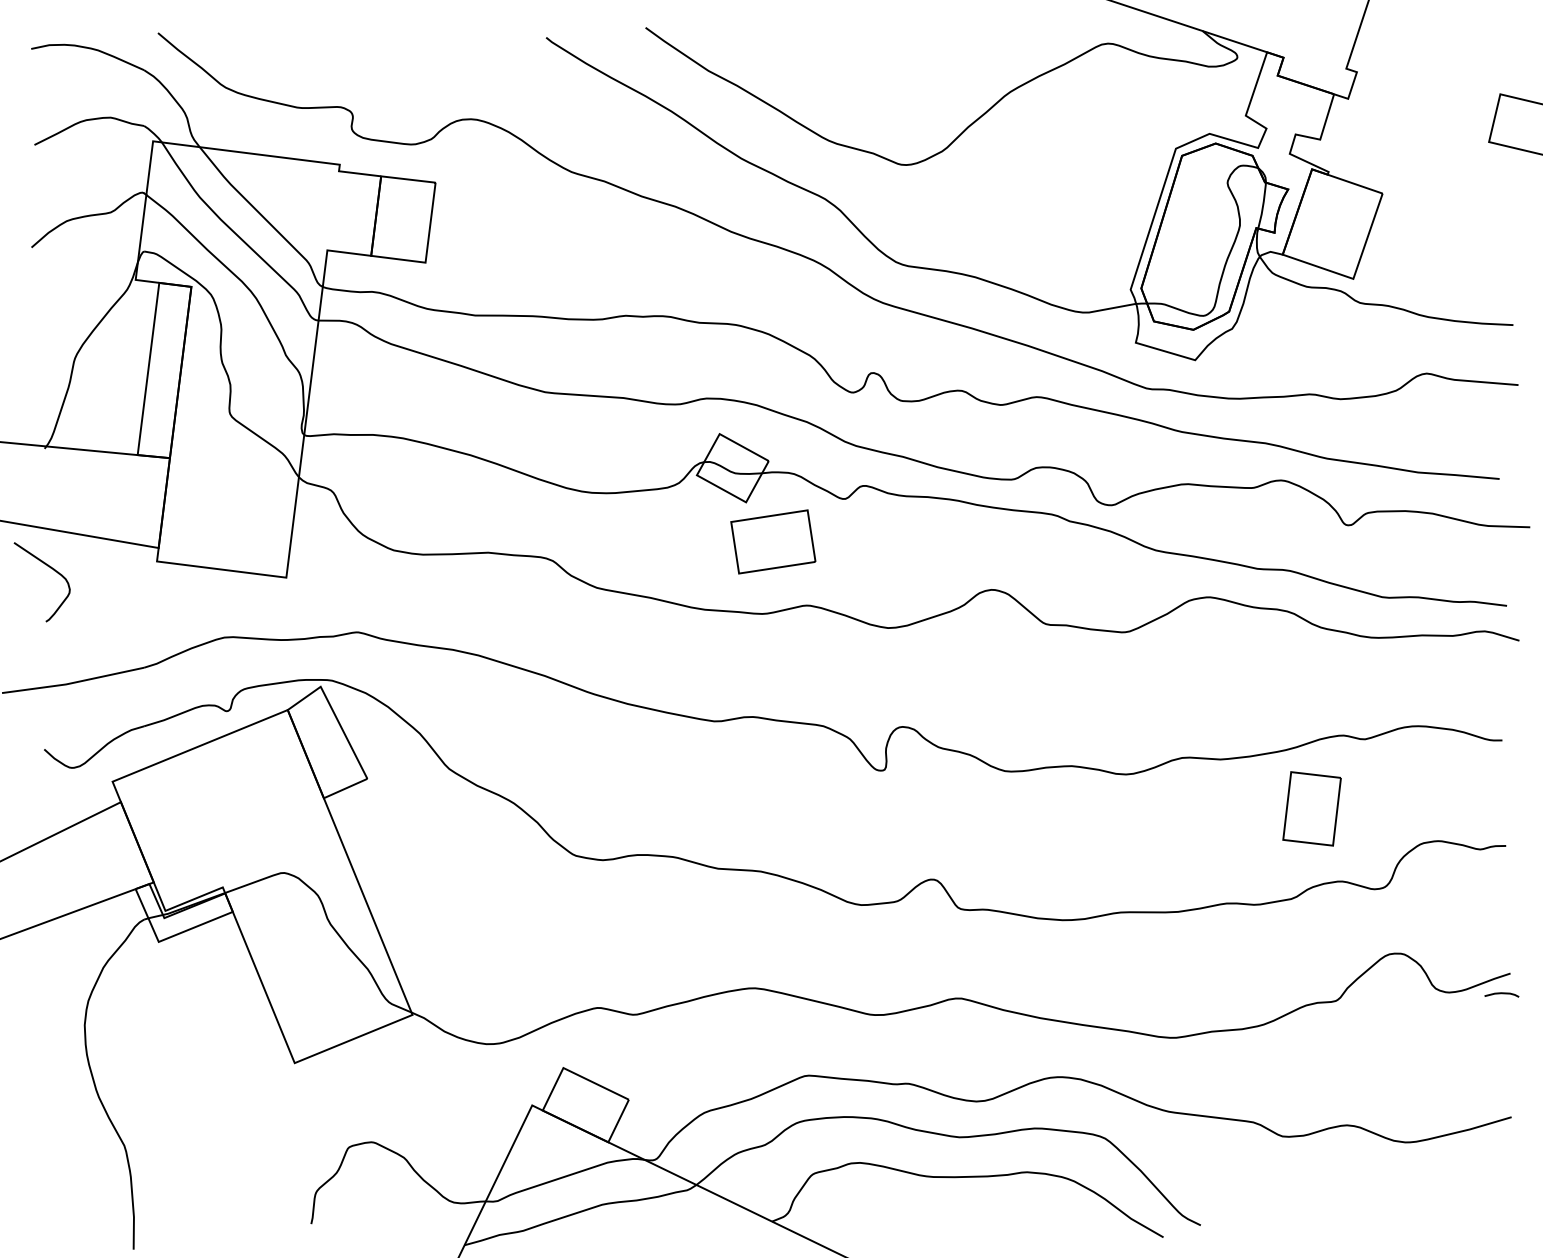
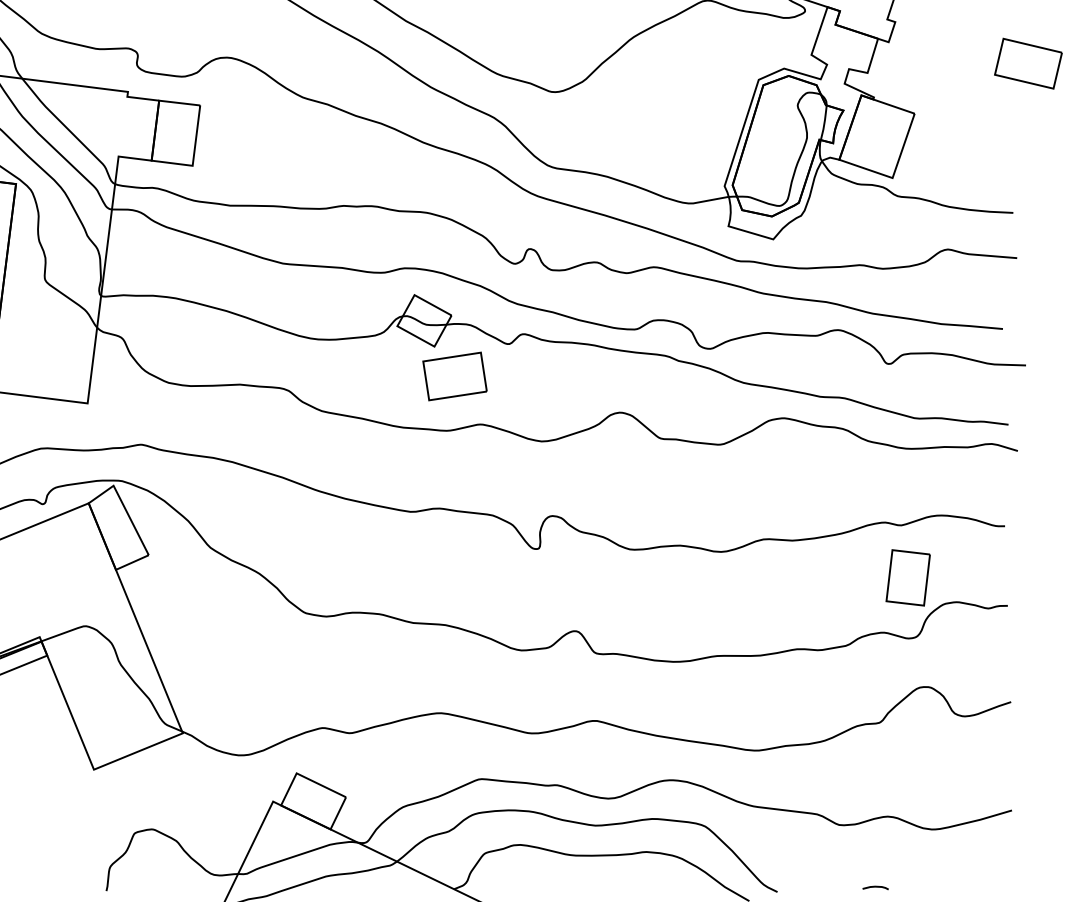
part: (1311, 808) -> (907, 577), moved
curve: (1501, 994) -> (875, 887), moved

